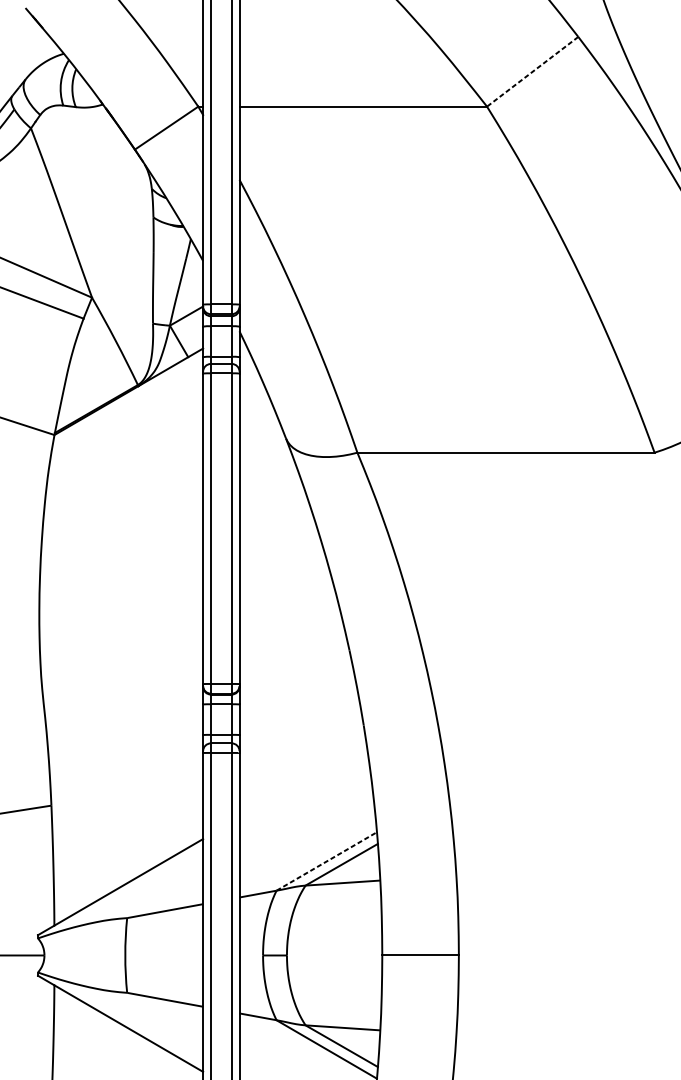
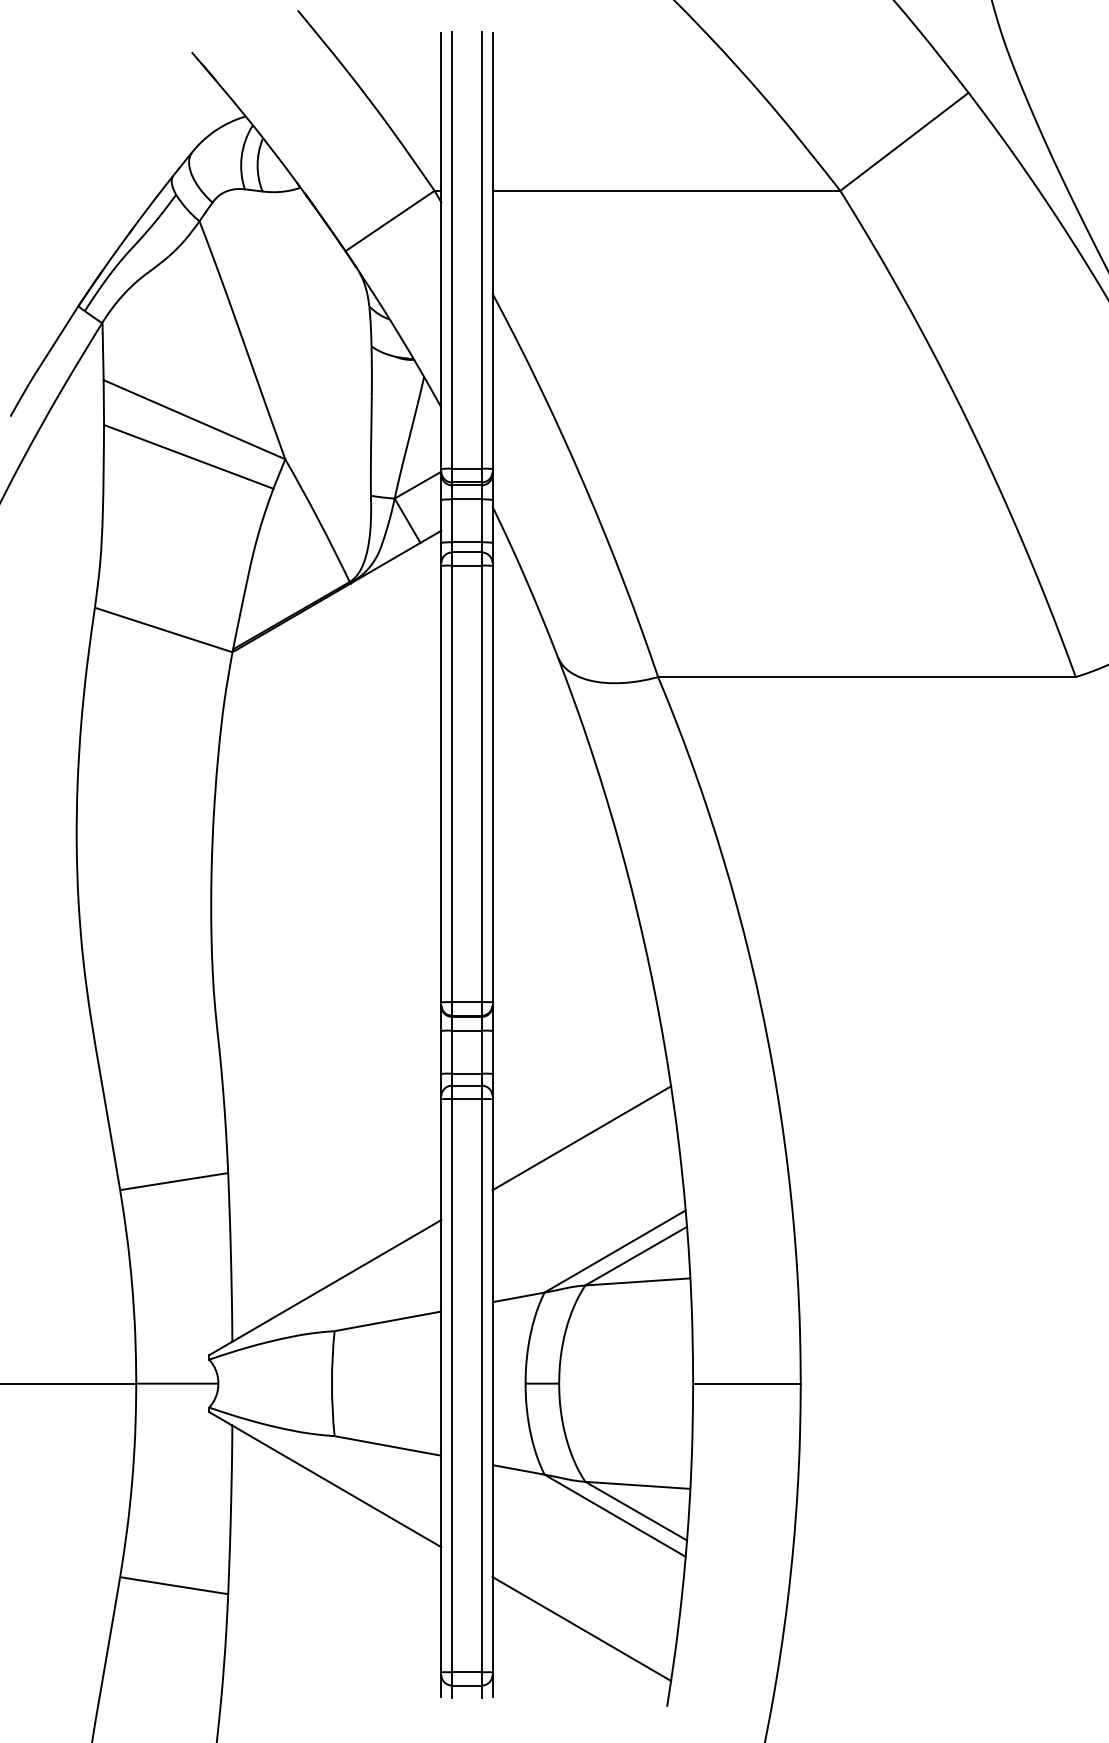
line: (532, 71) -> (904, 141), dashed -> solid
line: (302, 781) -> (581, 1138), added
line: (327, 861) -> (615, 1251), dashed -> solid

